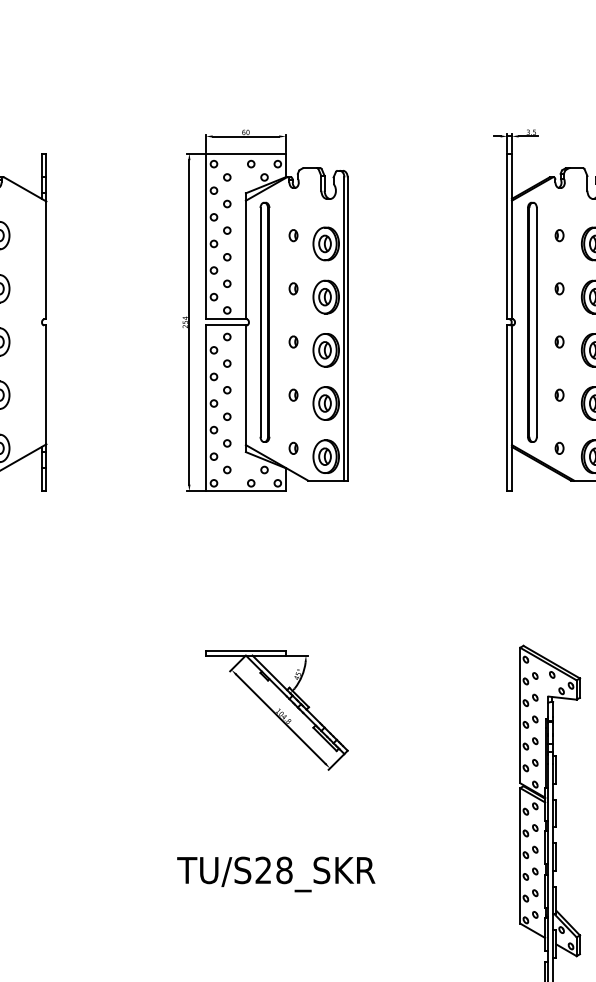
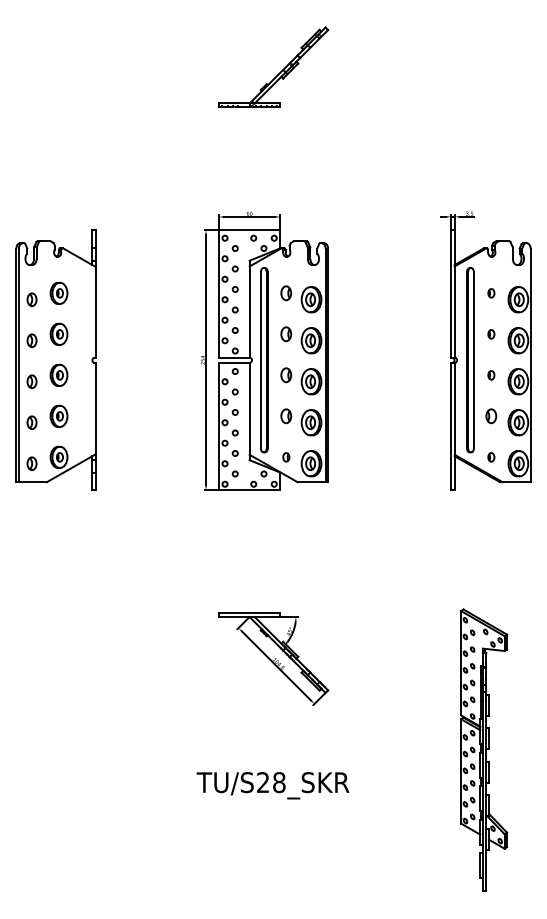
part: (293, 235) -> (286, 293), size x1.6
part: (293, 289) -> (286, 334), size x1.6
part: (293, 342) -> (286, 375), size x1.6
part: (293, 395) -> (286, 416), size x1.6
part: (559, 395) -> (491, 416), size x1.6

